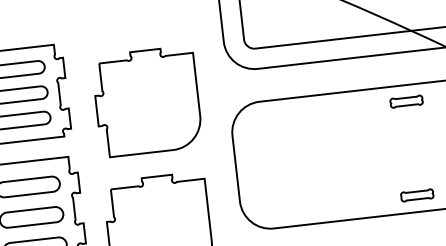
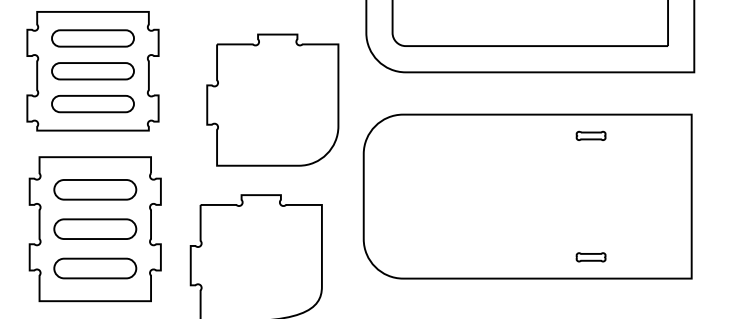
part: (146, 101) -> (272, 99), moved
part: (406, 101) -> (590, 135), size x0.7
part: (416, 195) -> (590, 257), size x0.7

